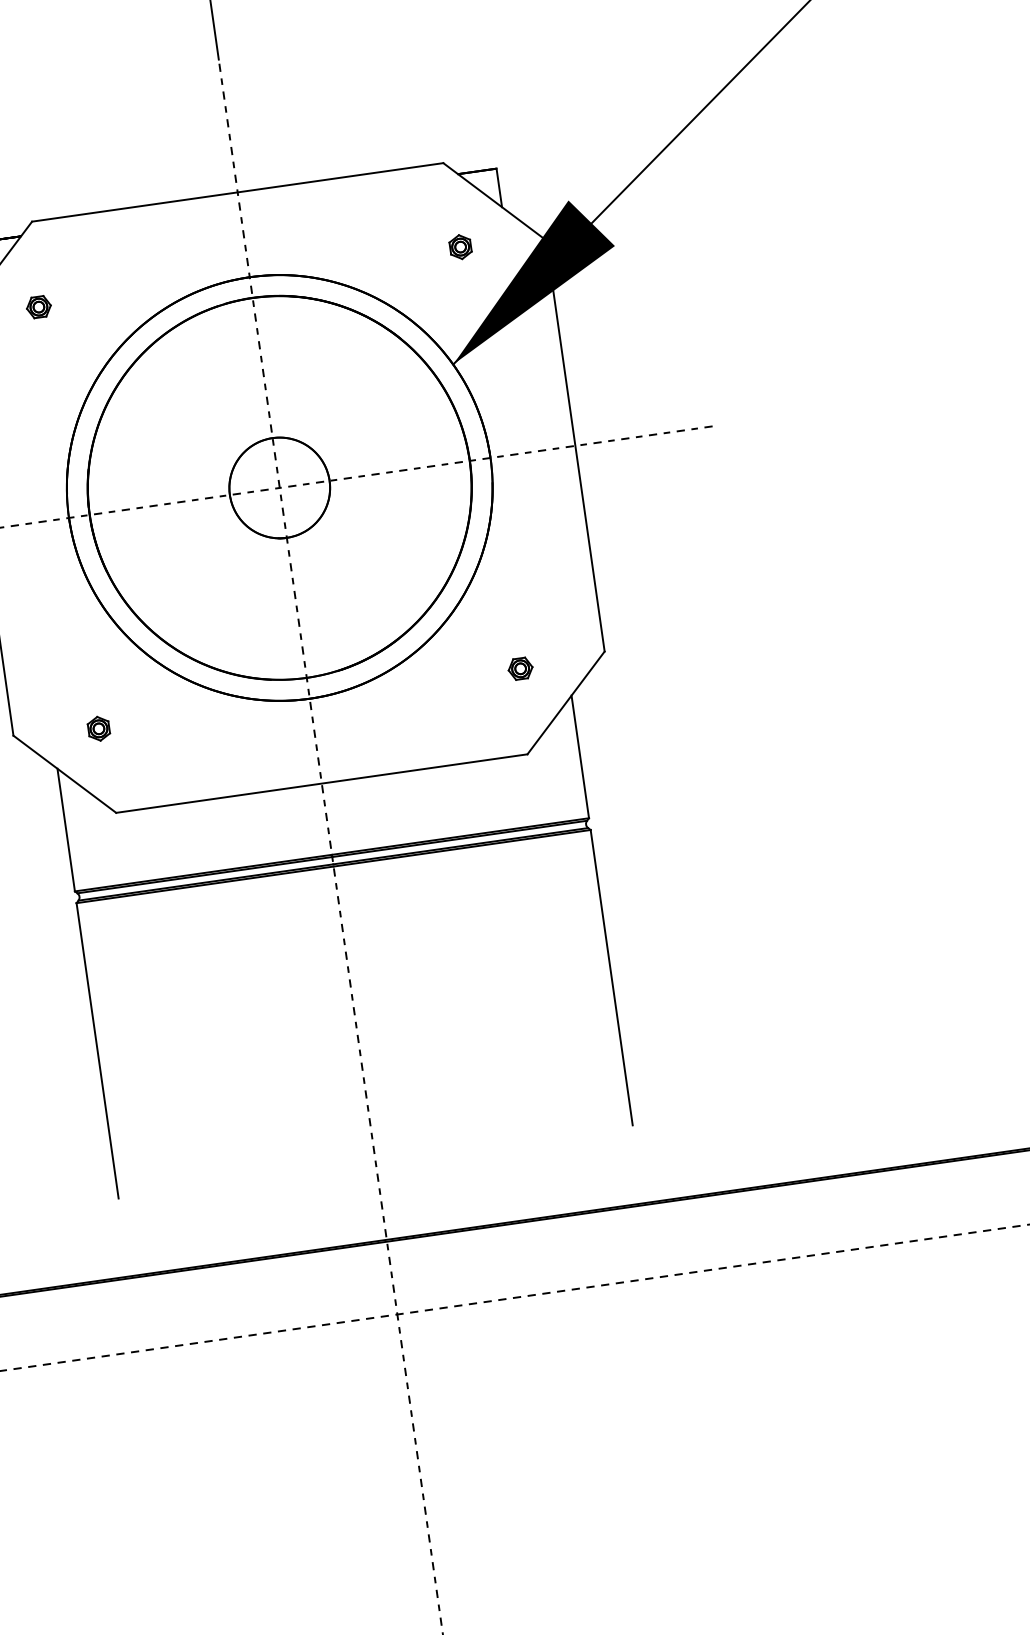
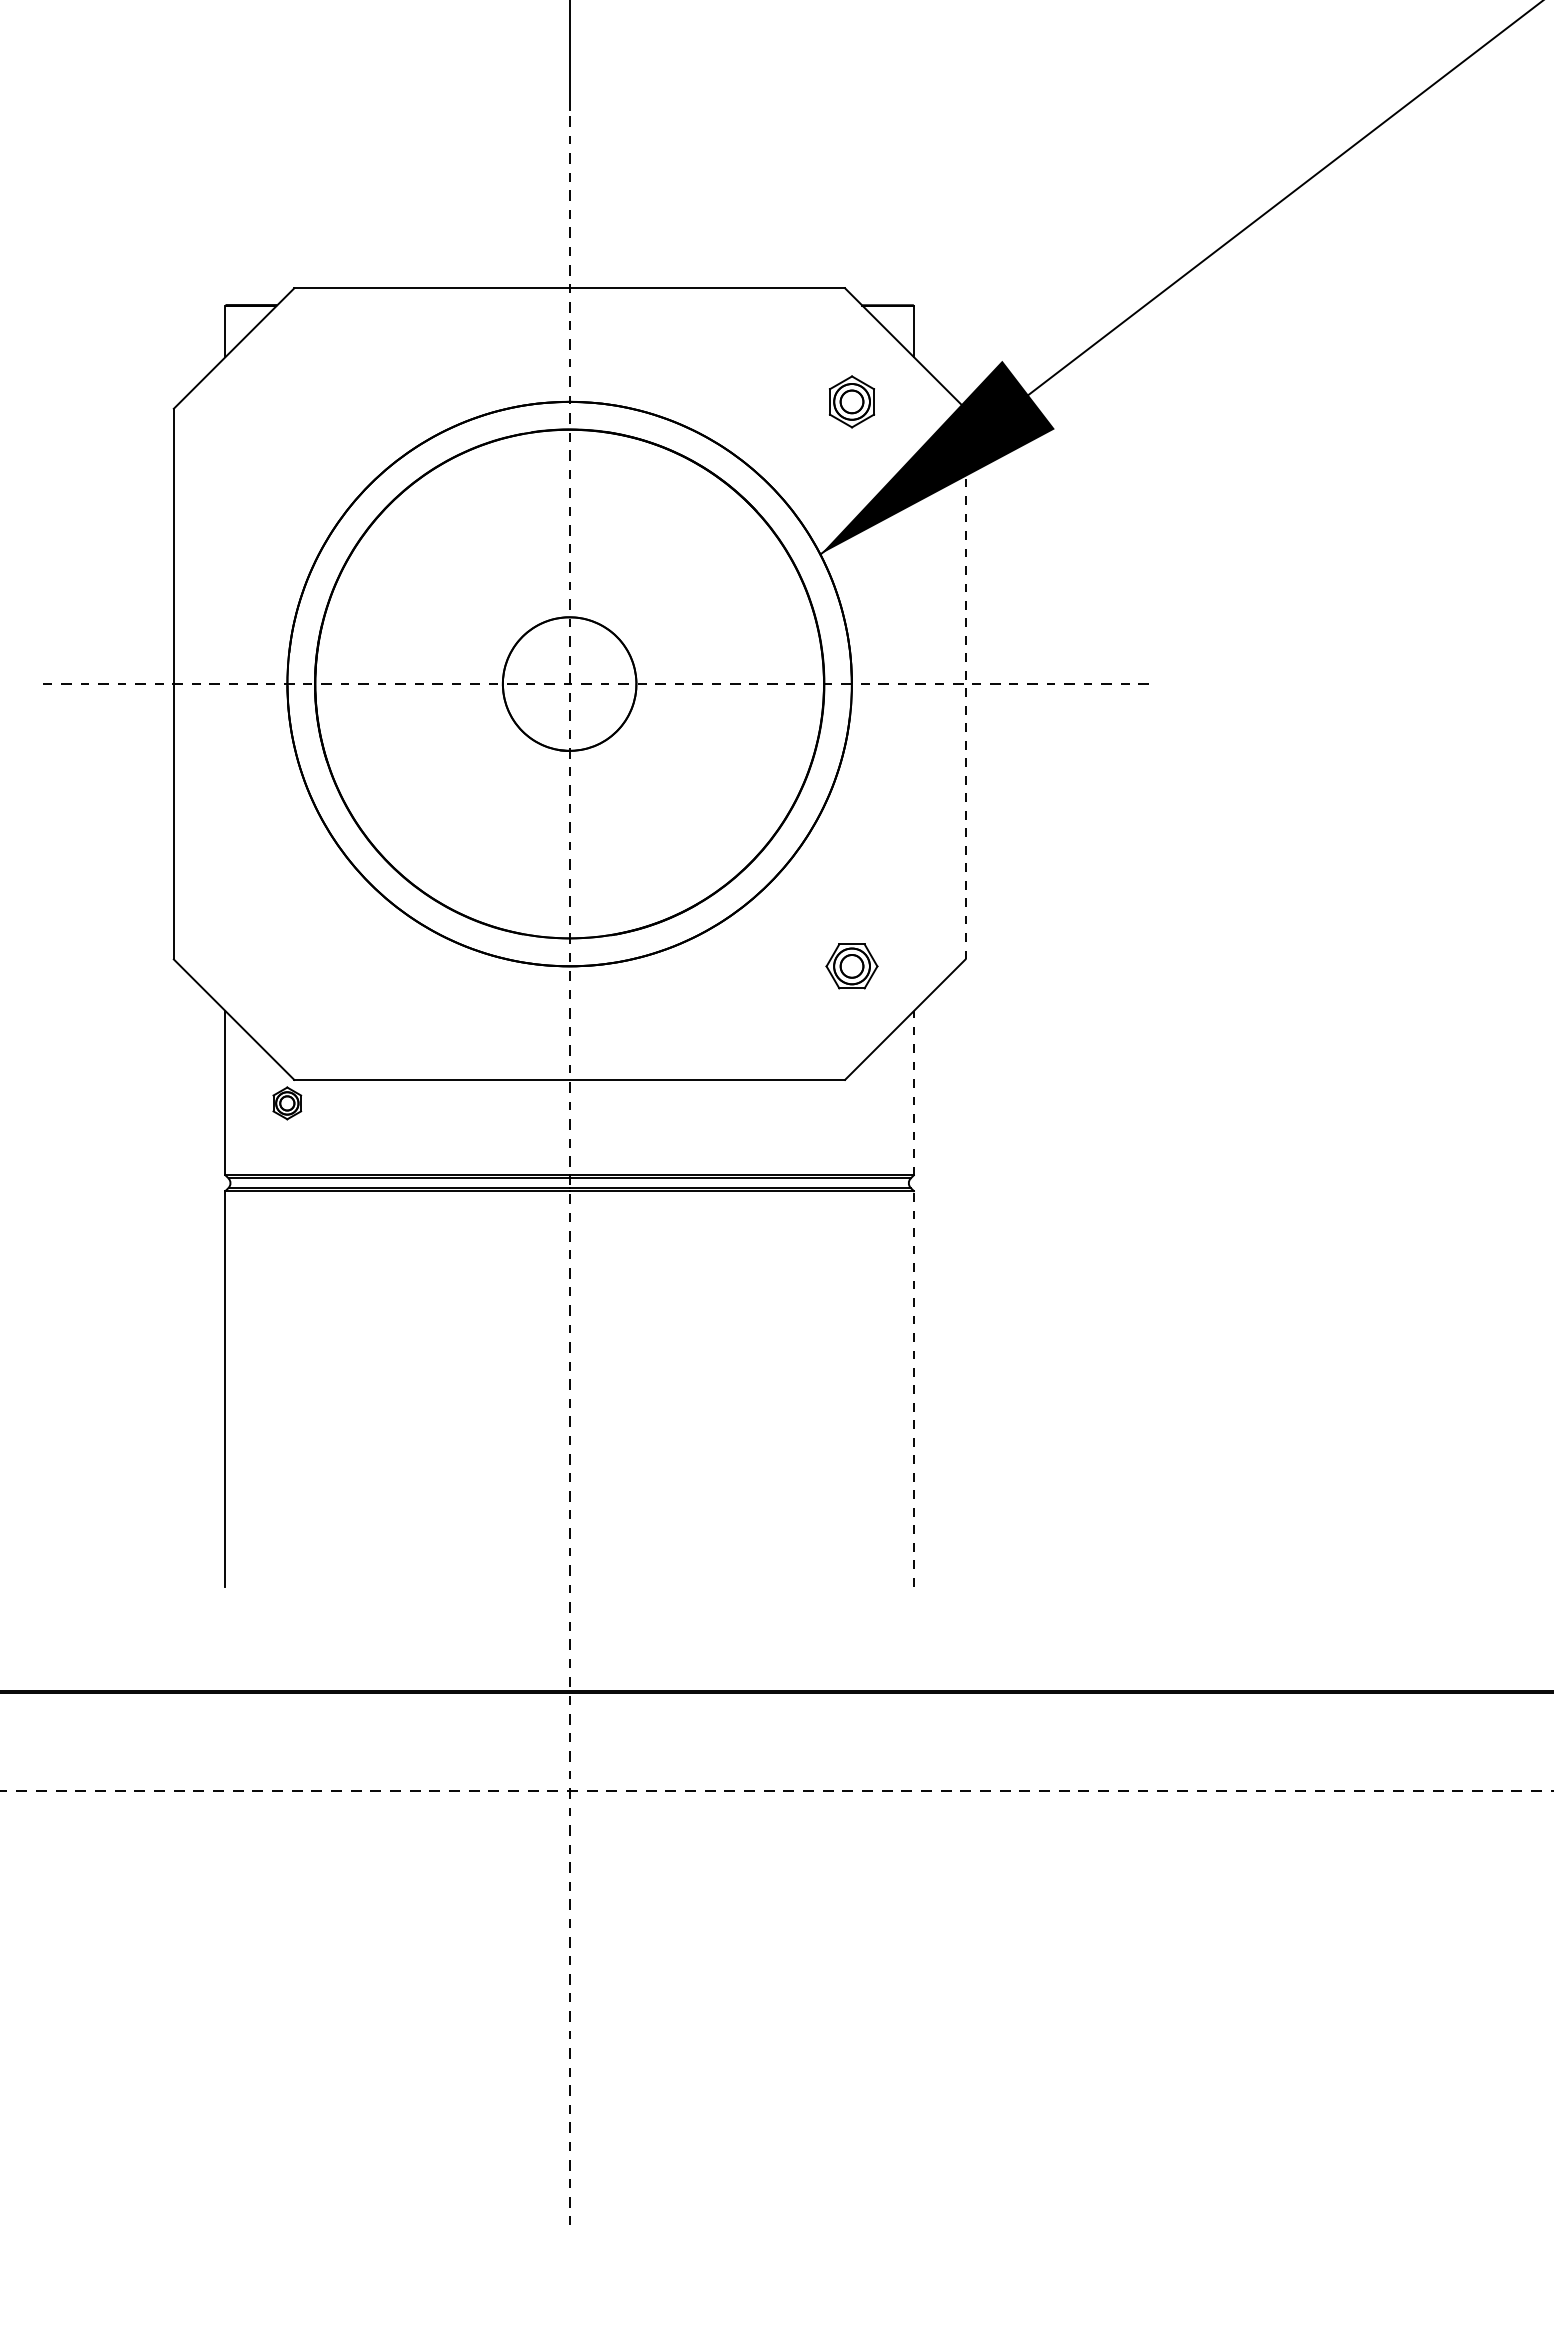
part: (460, 247) -> (851, 401), size x1.6
part: (39, 306) -> (287, 401), removed
line: (575, 445) -> (965, 683), solid -> dashed
part: (520, 668) -> (851, 966), size x1.6
part: (99, 728) -> (287, 1103), moved
line: (579, 756) -> (913, 1092), solid -> dashed
line: (611, 977) -> (913, 1388), solid -> dashed

